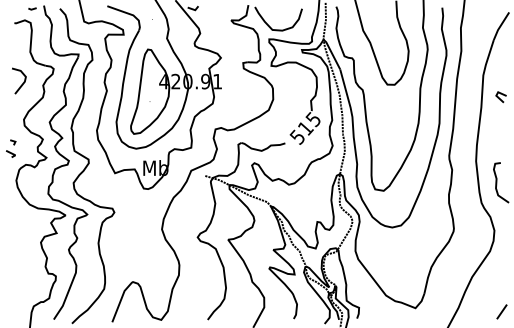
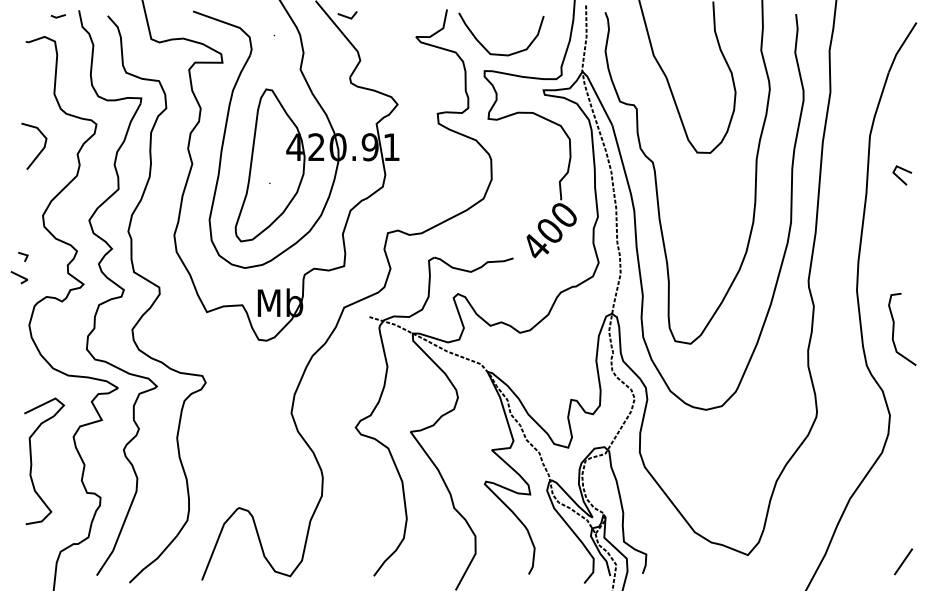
text: (304, 128) -> (548, 231), 515 -> 400
curve: (18, 255) -> (33, 460), added

